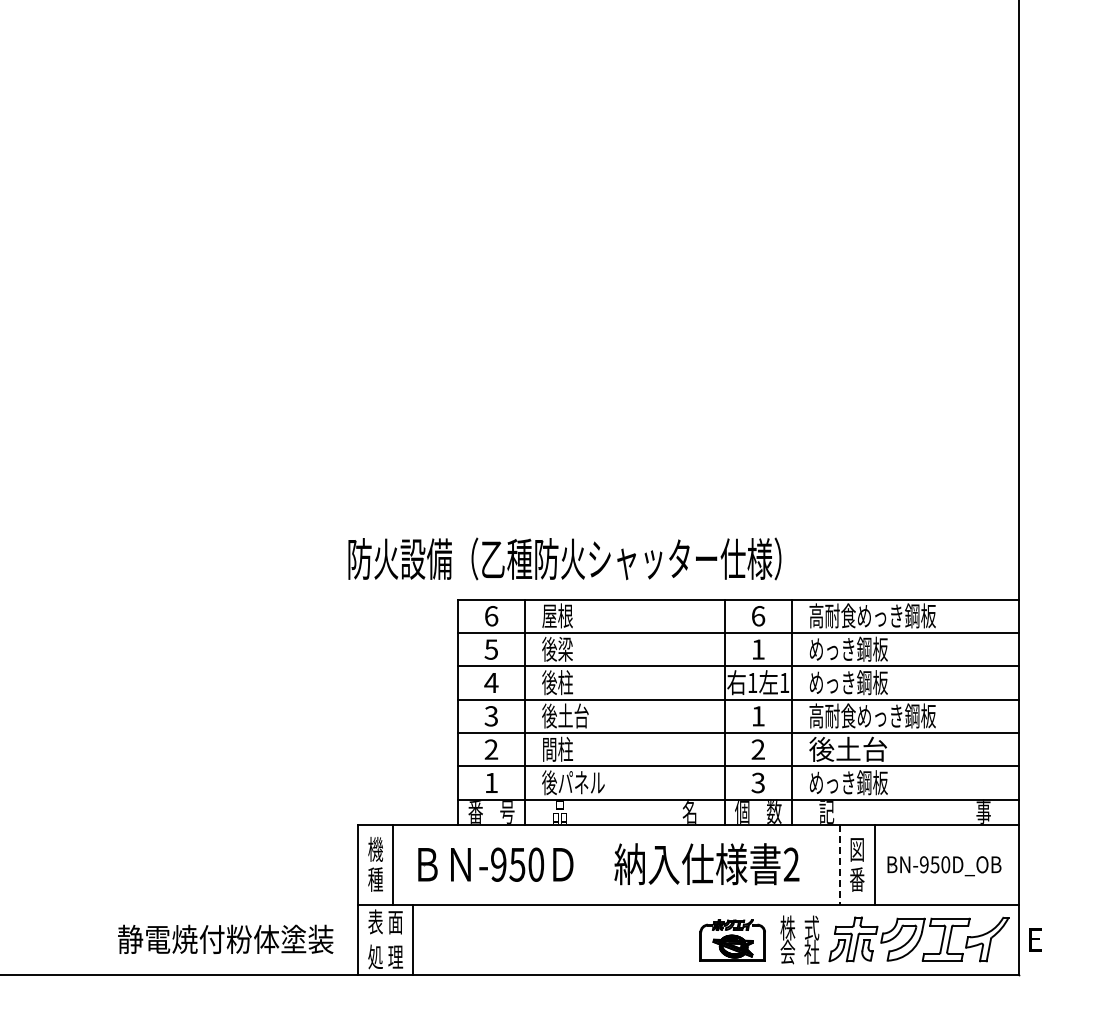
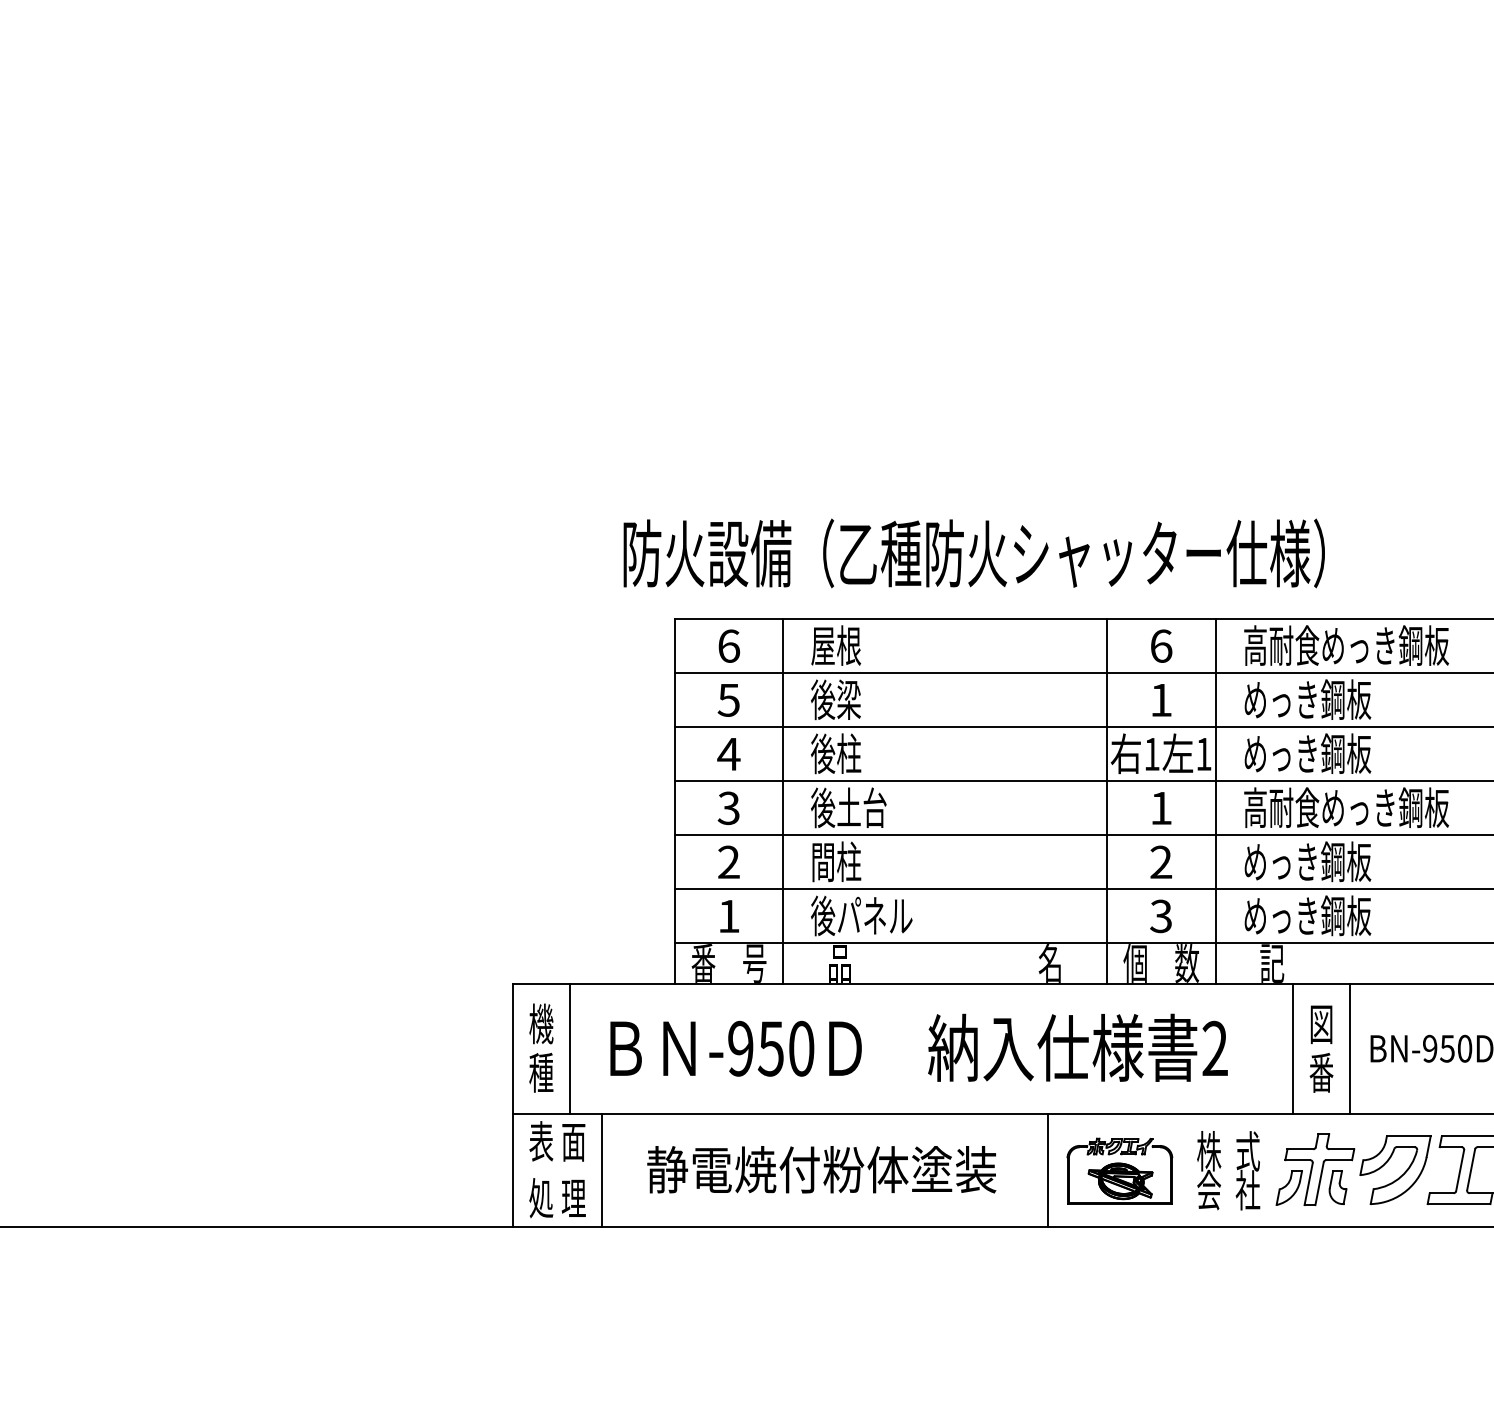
text: (564, 558) -> (973, 552), moved
text: (848, 748) -> (1307, 860), 後土台 -> めっき鋼板
line: (839, 865) -> (1292, 1049), dashed -> solid
text: (225, 938) -> (821, 1168), moved
line: (688, 939) -> (1048, 1169), added

